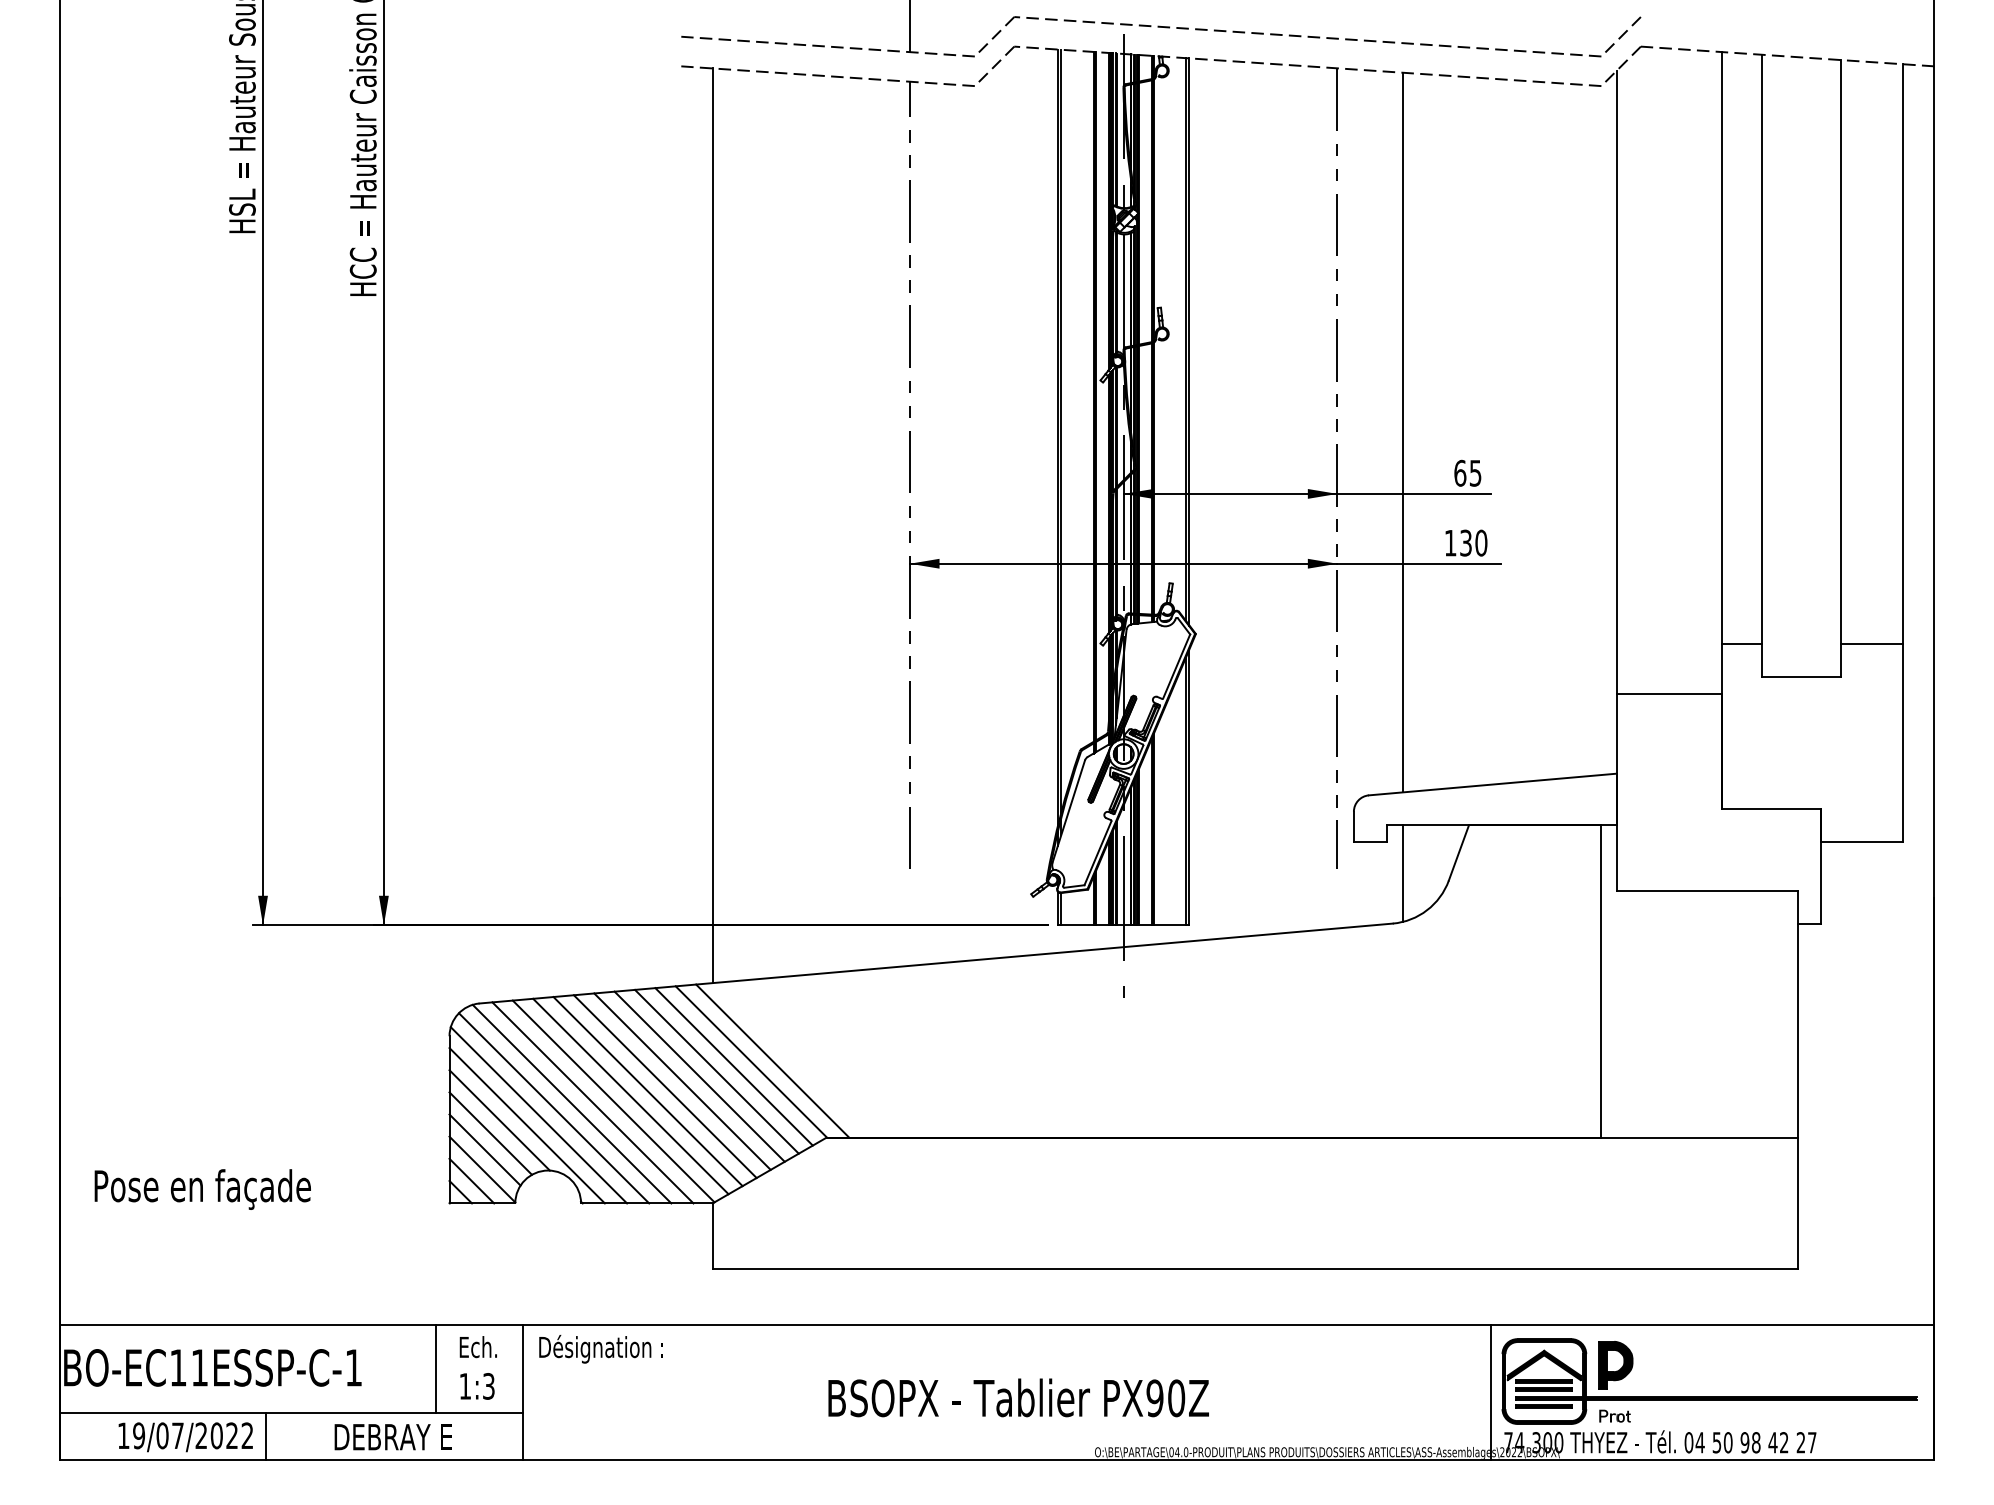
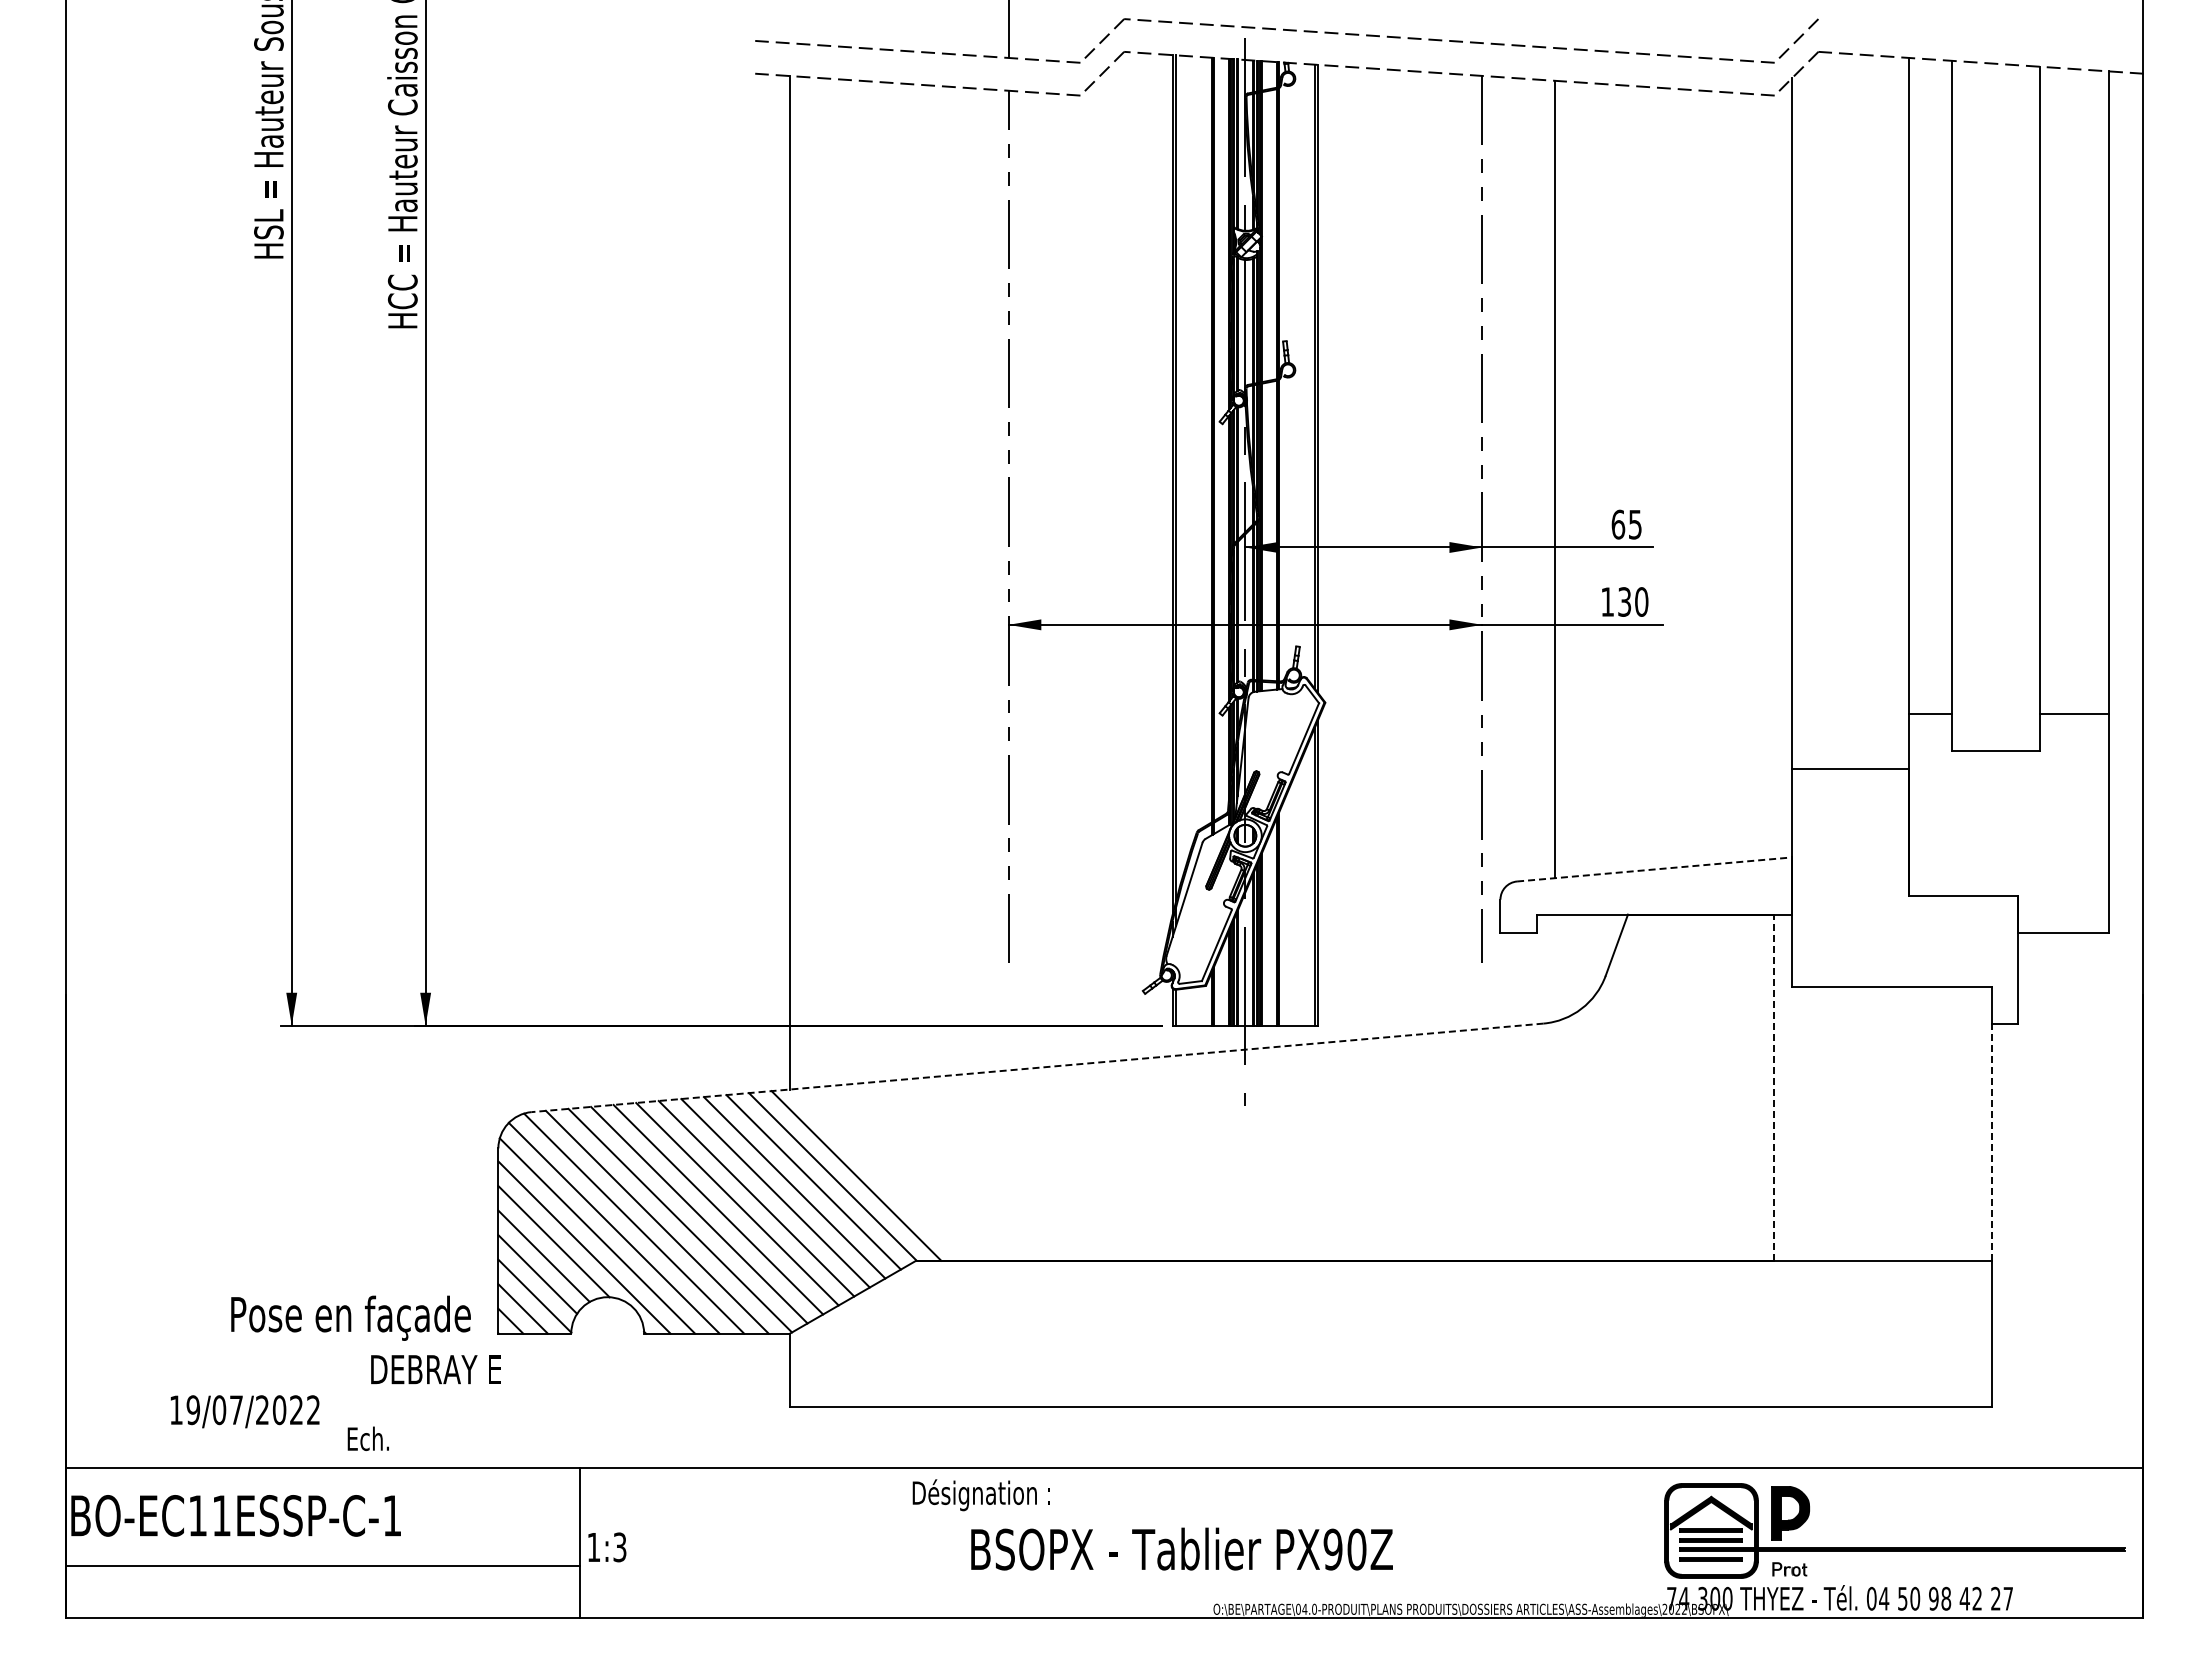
line: (1492, 784) -> (1654, 869), solid -> dashed
line: (1403, 872) -> (1555, 967), removed
line: (936, 963) -> (1037, 1067), solid -> dashed
line: (1600, 981) -> (1773, 1087), solid -> dashed
line: (1797, 1030) -> (1992, 1141), solid -> dashed
text: (202, 1188) -> (350, 1317), moved
text: (477, 1346) -> (367, 1438), moved
text: (600, 1349) -> (980, 1495), moved
line: (436, 1368) -> (483, 1516), removed
text: (477, 1386) -> (607, 1547), moved
line: (1491, 1392) -> (1652, 1543), removed
text: (1018, 1397) -> (1181, 1548), moved
line: (265, 1436) -> (294, 1591), removed
text: (185, 1437) -> (244, 1411), moved
text: (392, 1437) -> (435, 1369), moved

